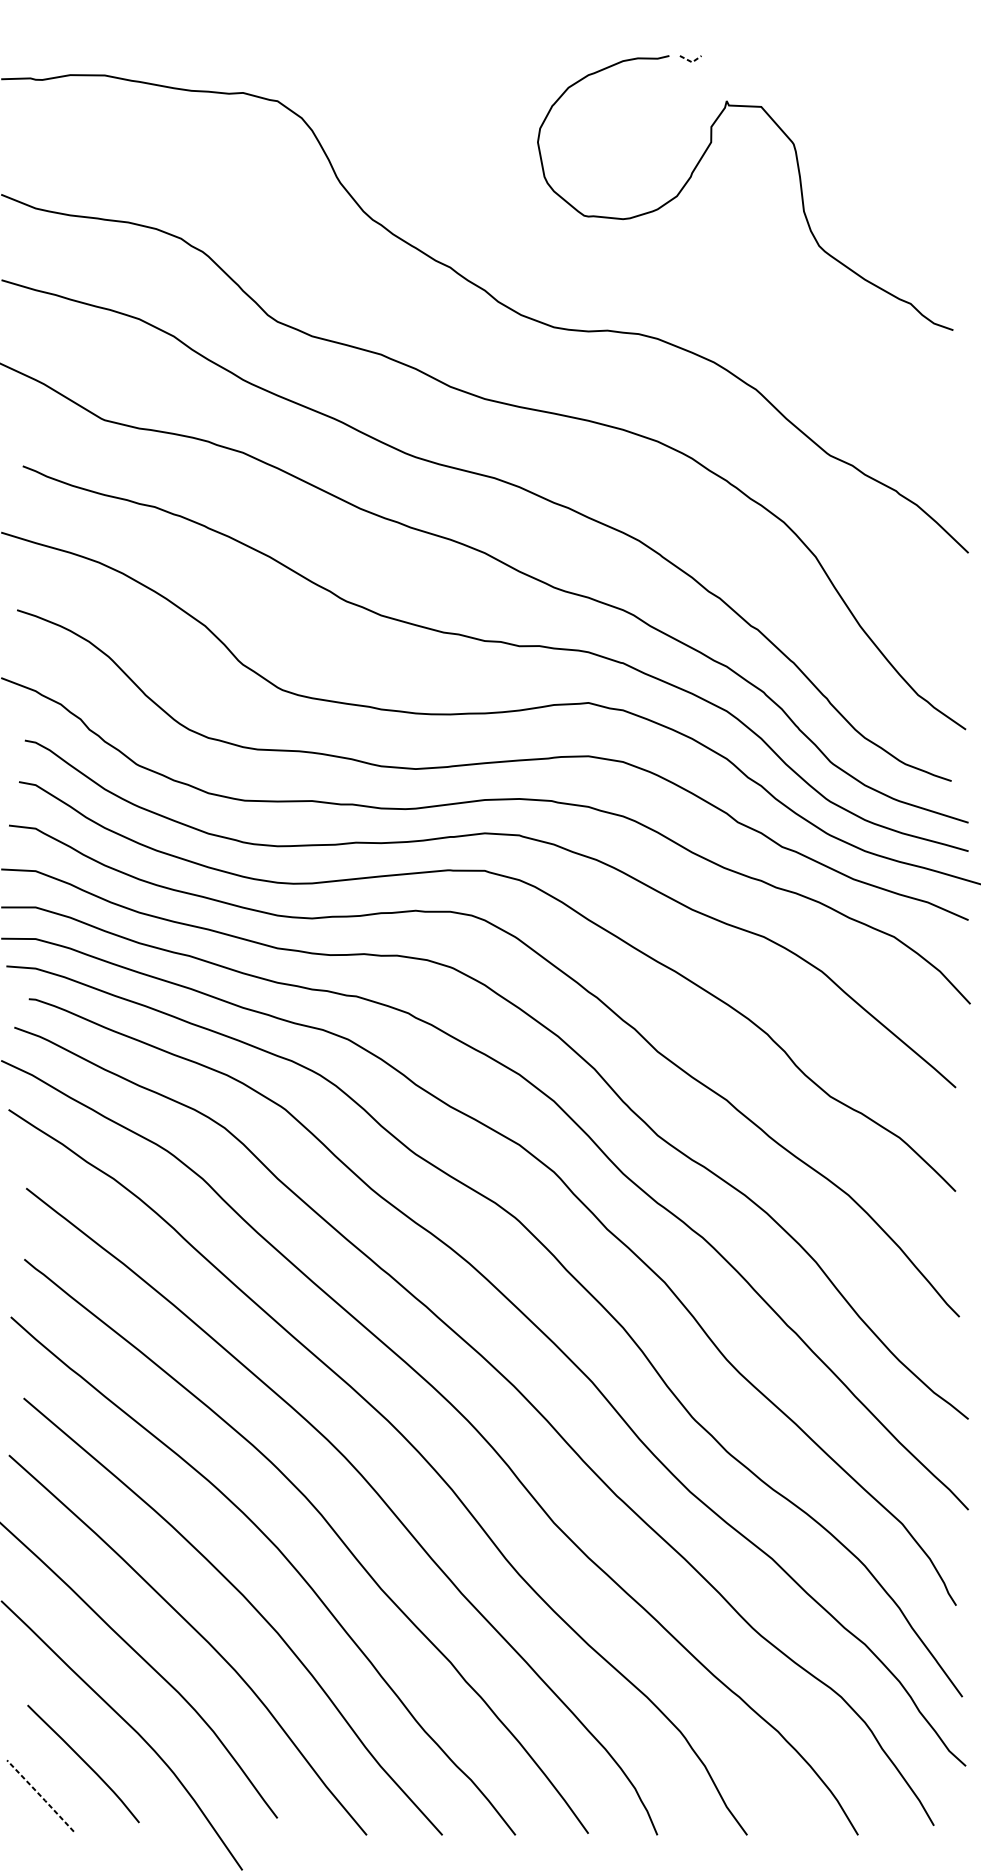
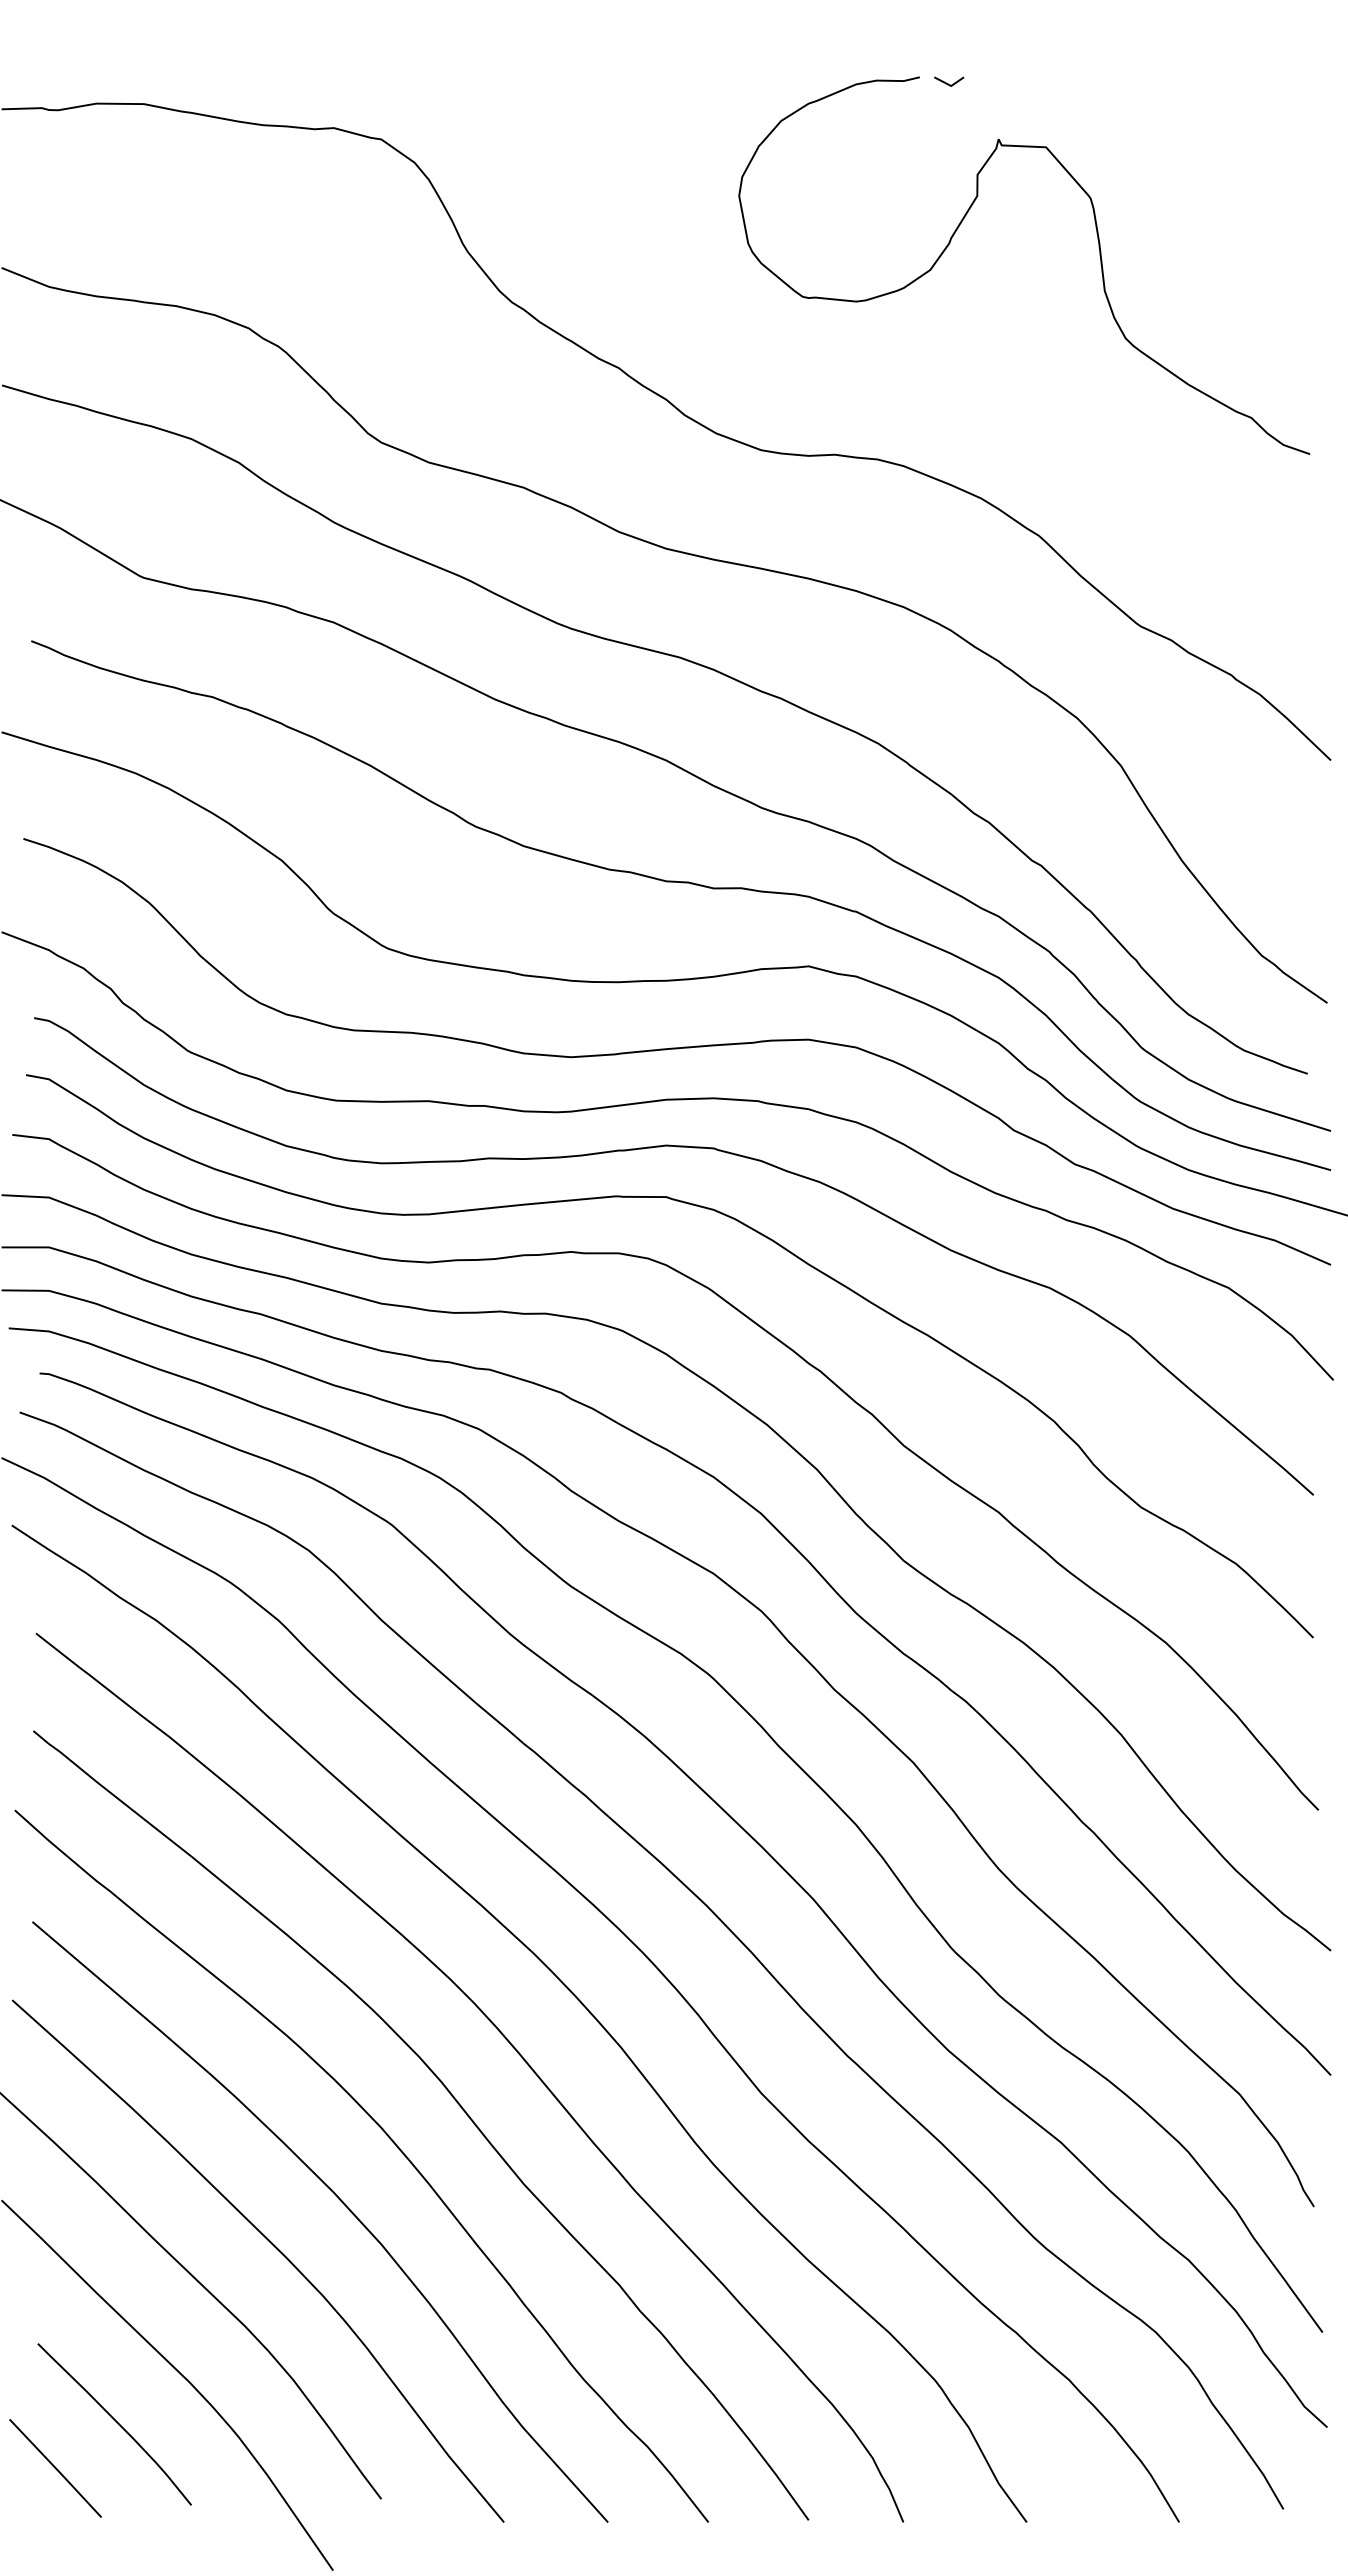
line: (691, 61) -> (950, 85), dashed -> solid
line: (41, 1796) -> (56, 2468), dashed -> solid

